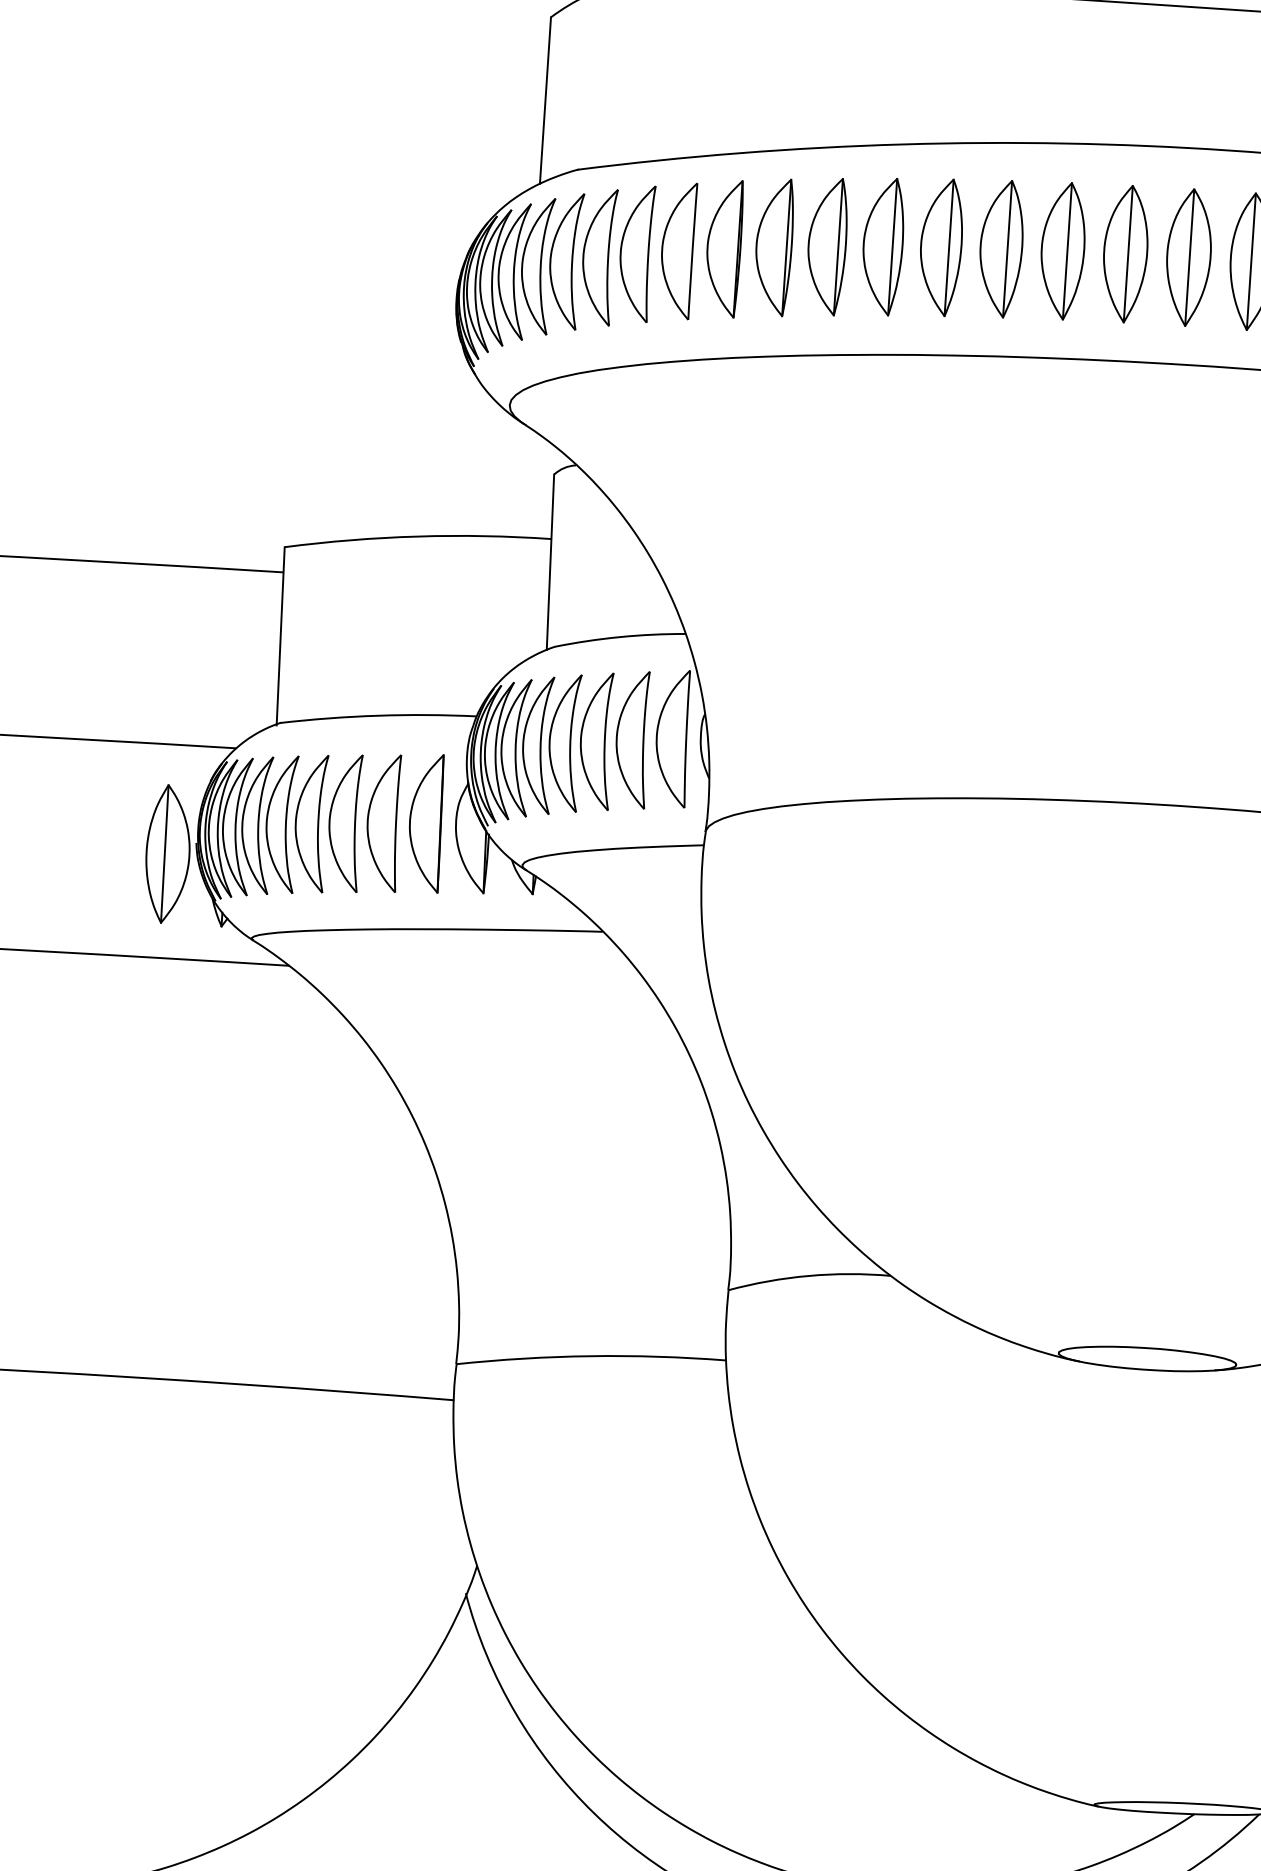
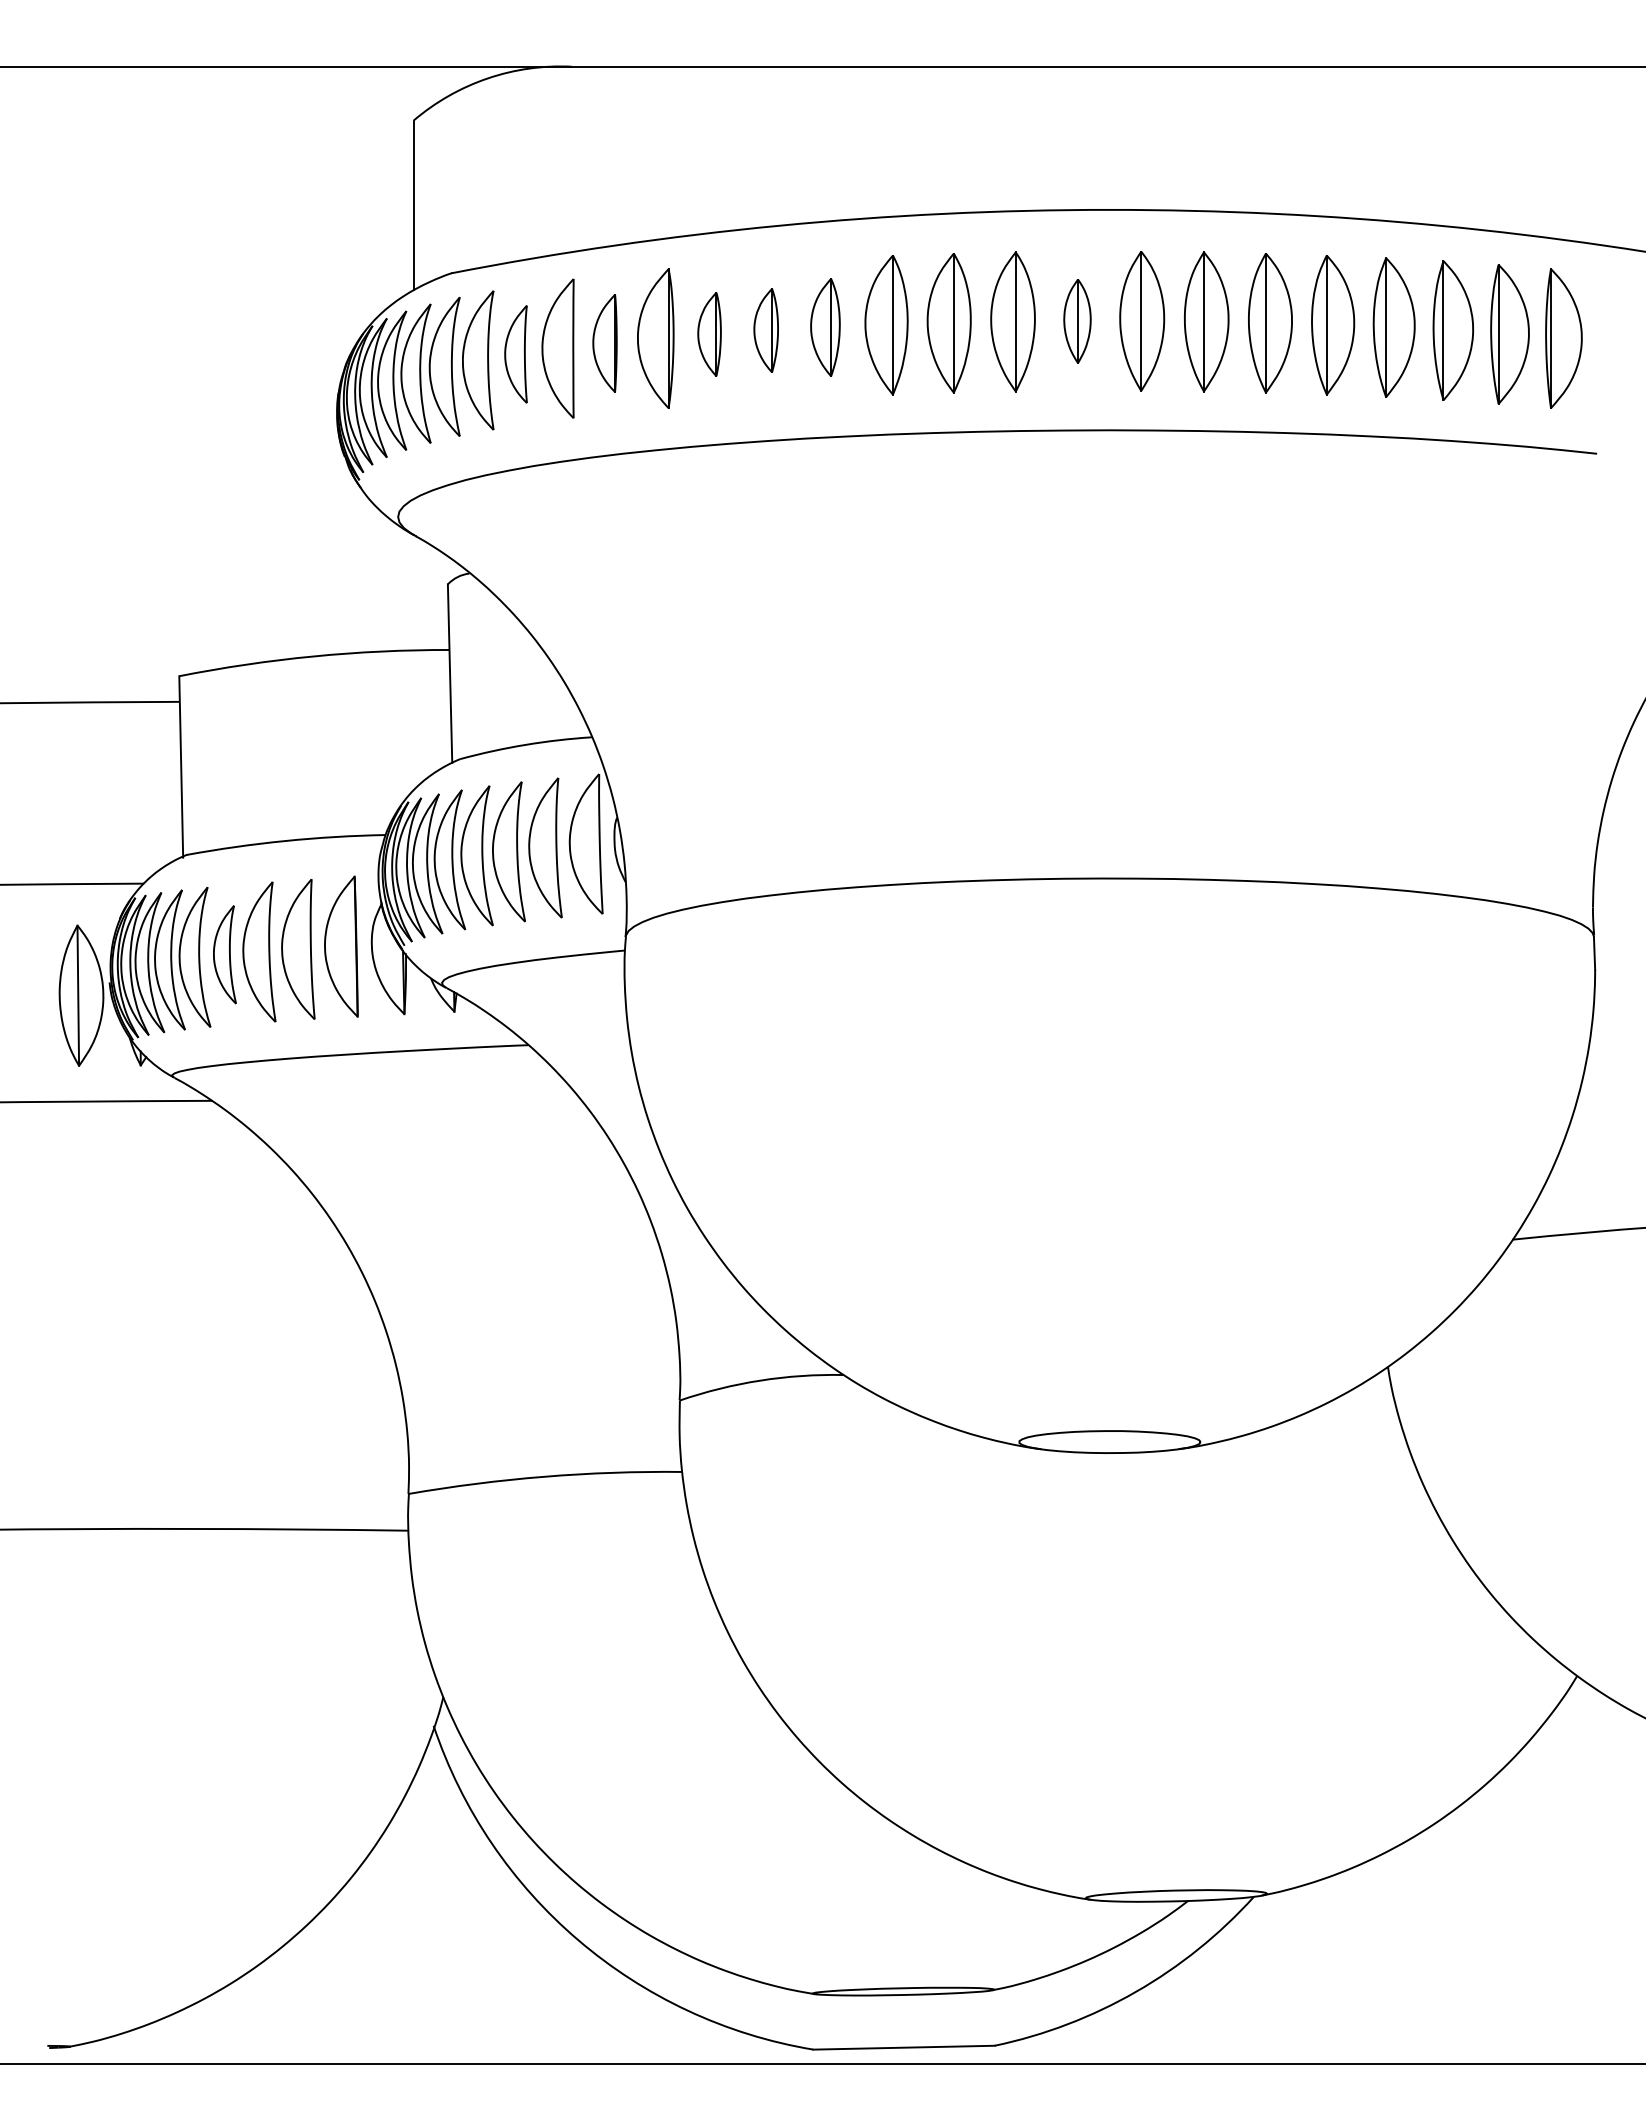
part: (827, 246) -> (709, 334), size x0.6
part: (882, 246) -> (765, 330), size x0.6
part: (941, 247) -> (825, 327), size x0.7
part: (723, 248) -> (604, 343), size x0.7
part: (635, 253) -> (515, 354), size x0.7
part: (1188, 257) -> (1077, 321), size x0.6
part: (310, 823) -> (224, 954), size x0.7

